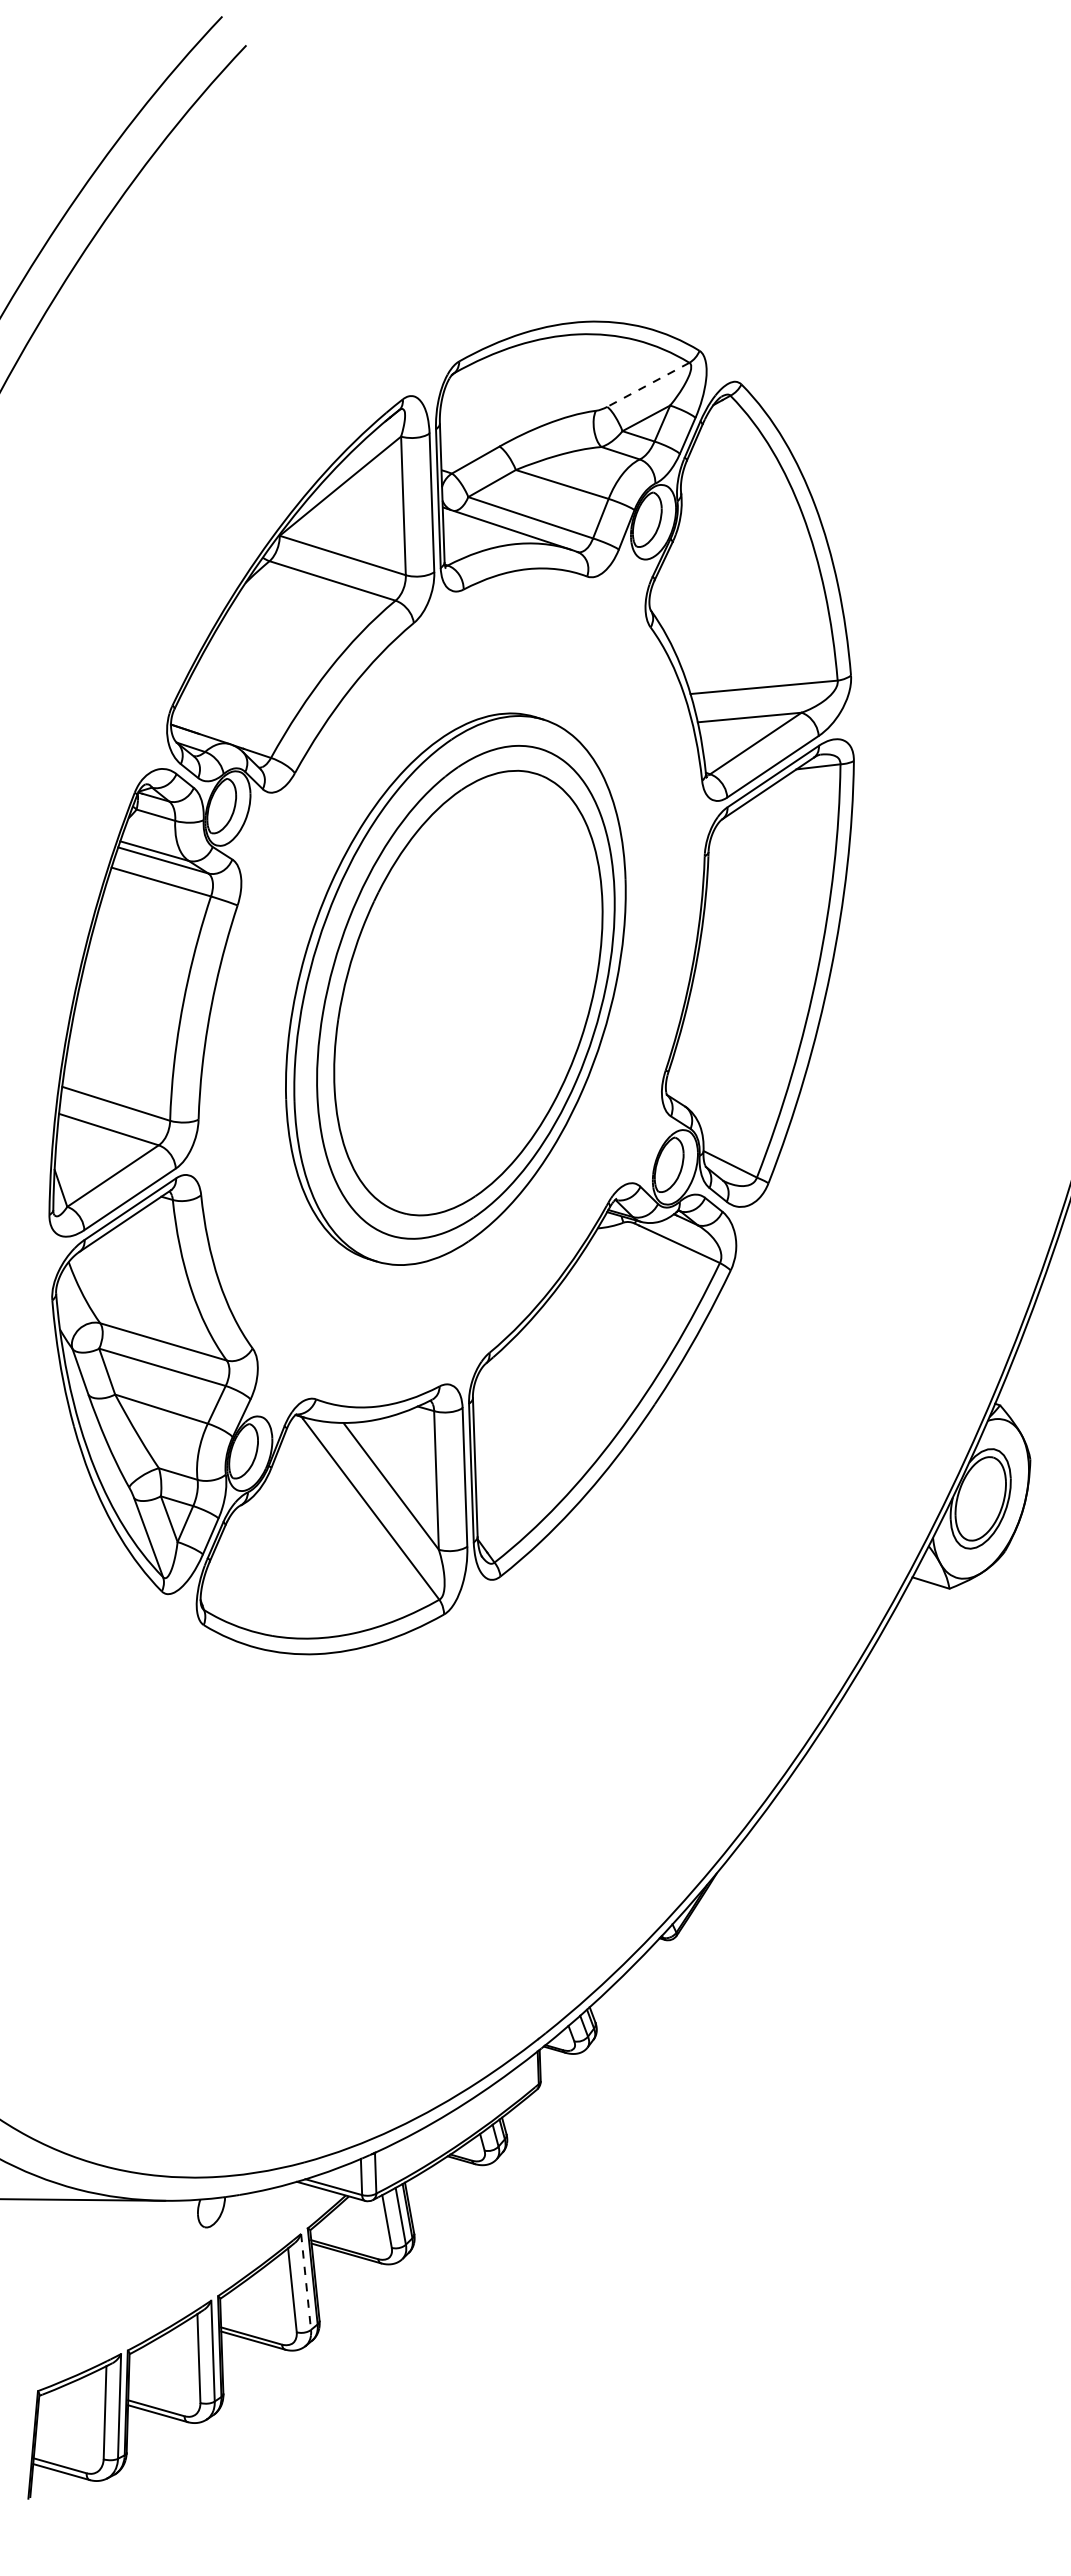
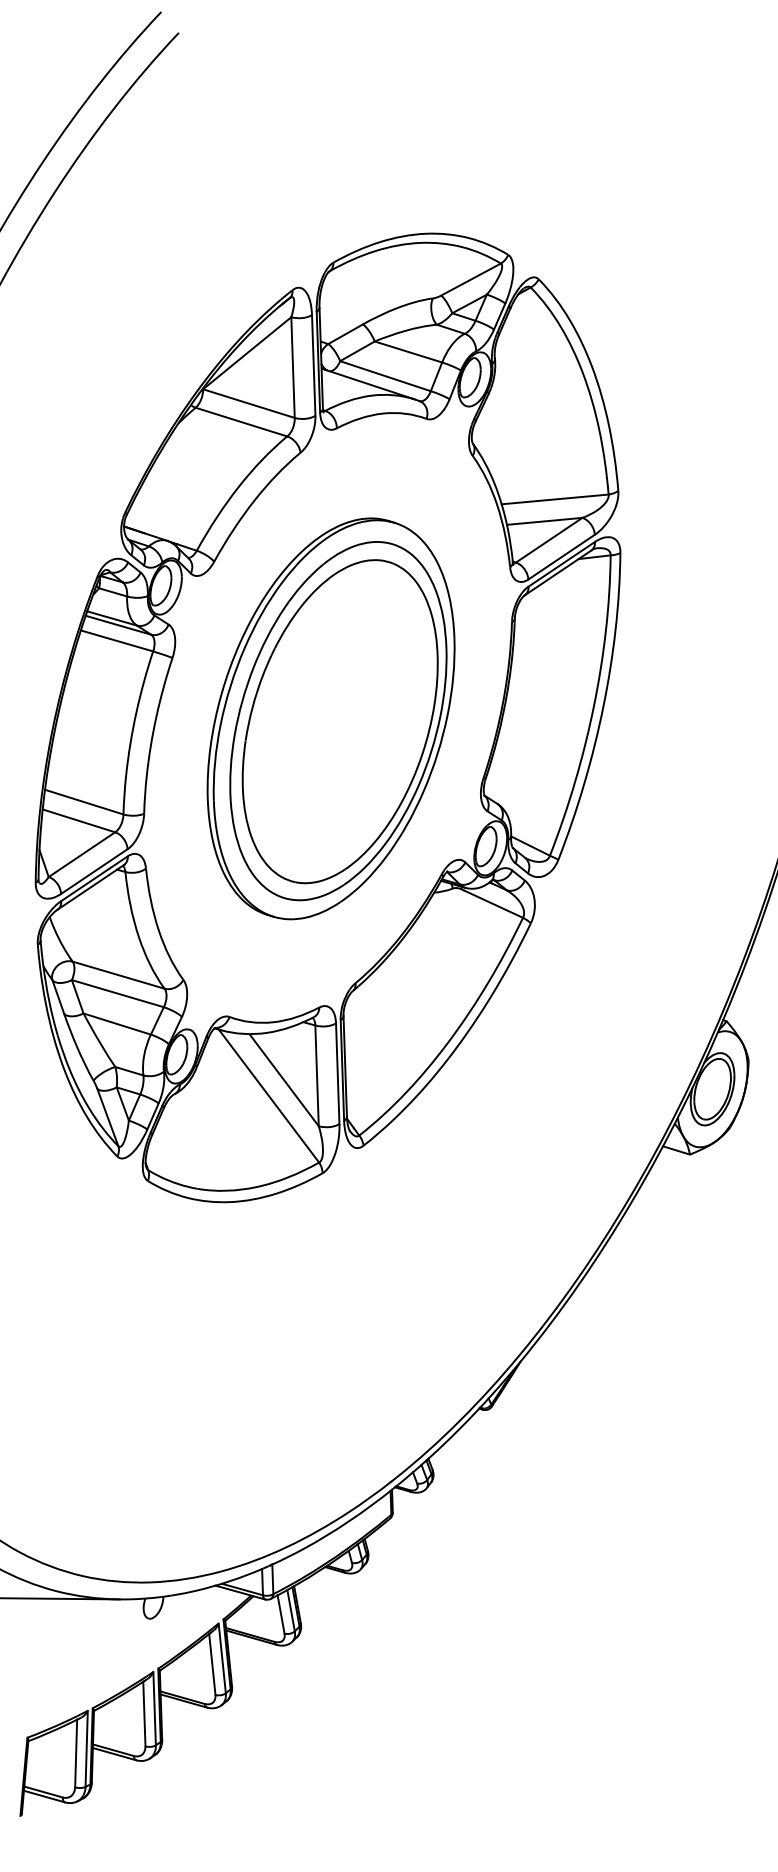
line: (648, 384) -> (471, 279), dashed -> solid
line: (306, 2282) -> (222, 1658), dashed -> solid

